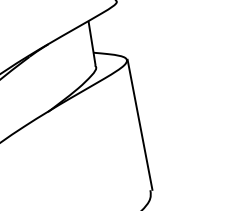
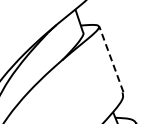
line: (140, 123) -> (111, 58), solid -> dashed

